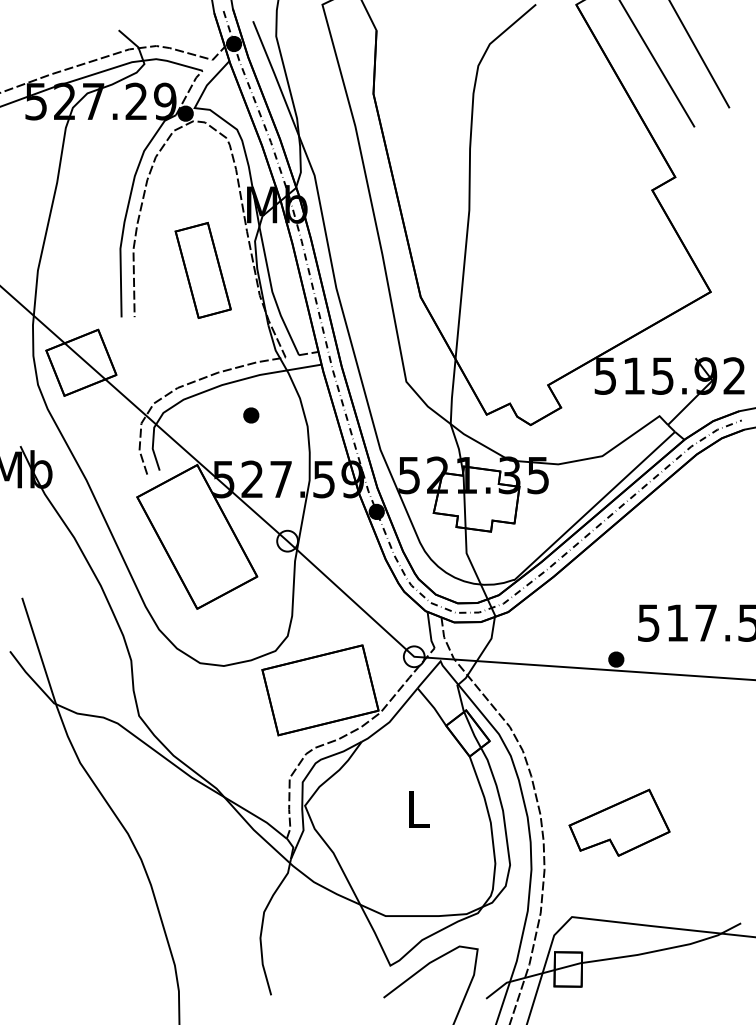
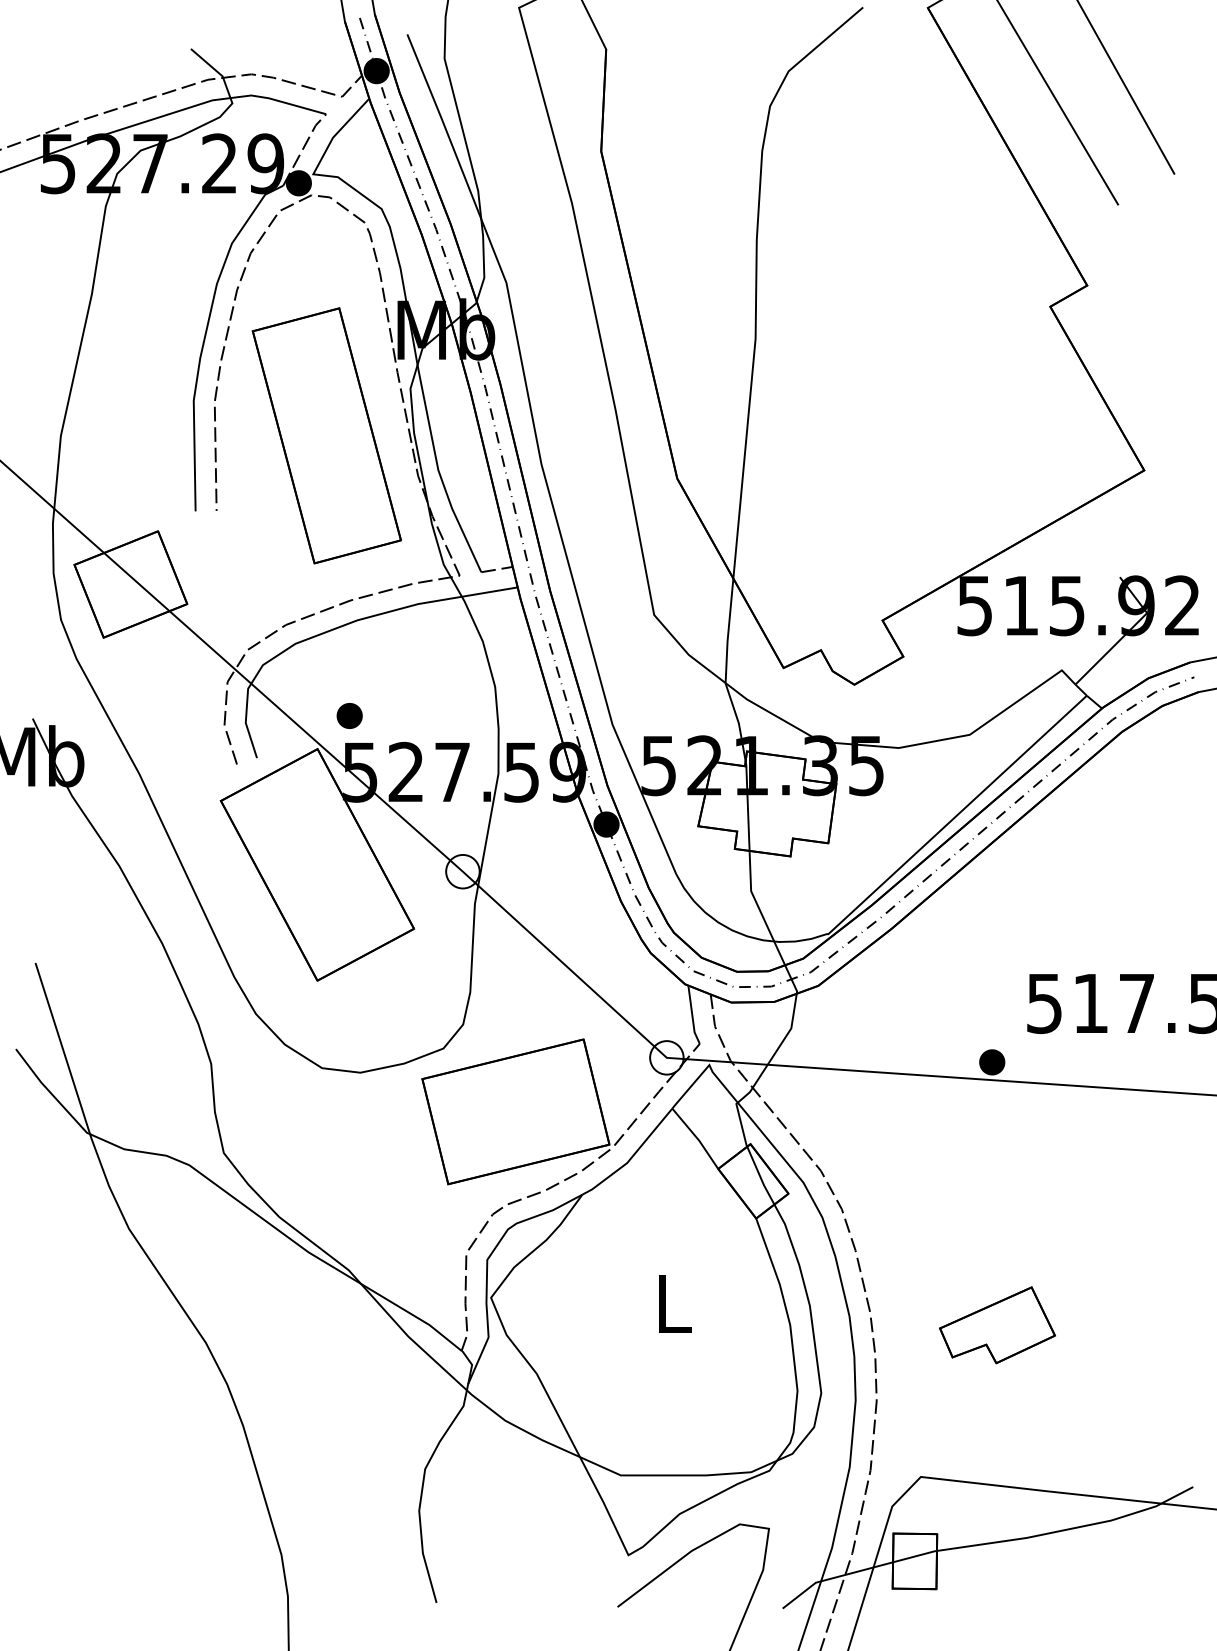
part: (203, 270) -> (327, 435), size x1.67
part: (251, 415) -> (350, 715), moved
part: (619, 822) -> (997, 1324), size x0.71

